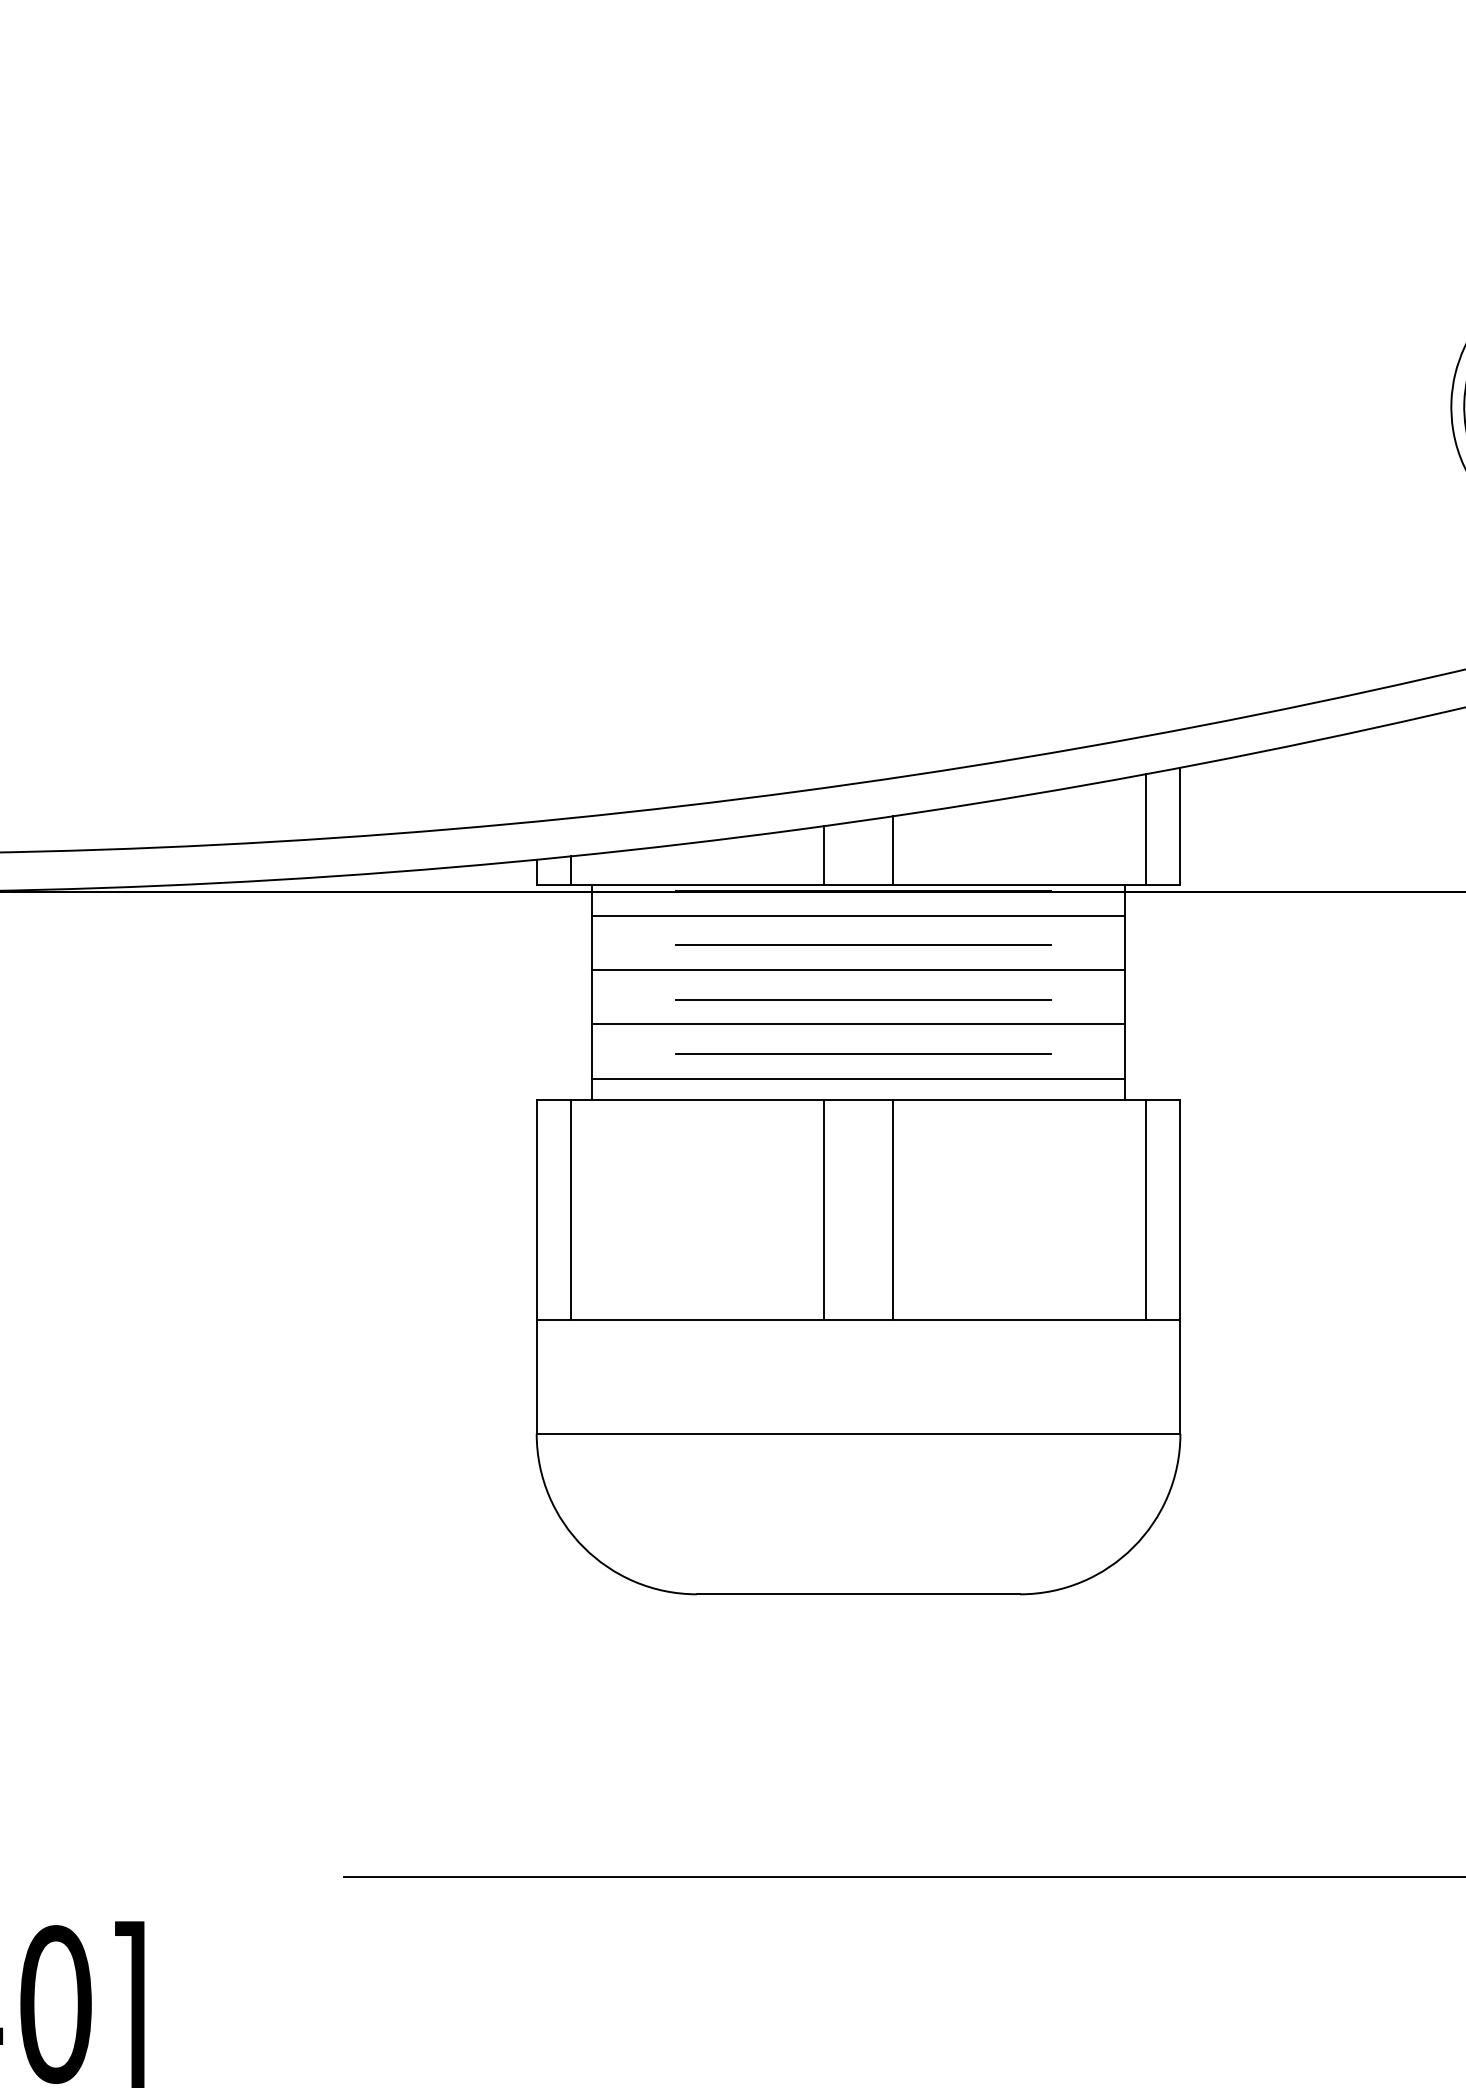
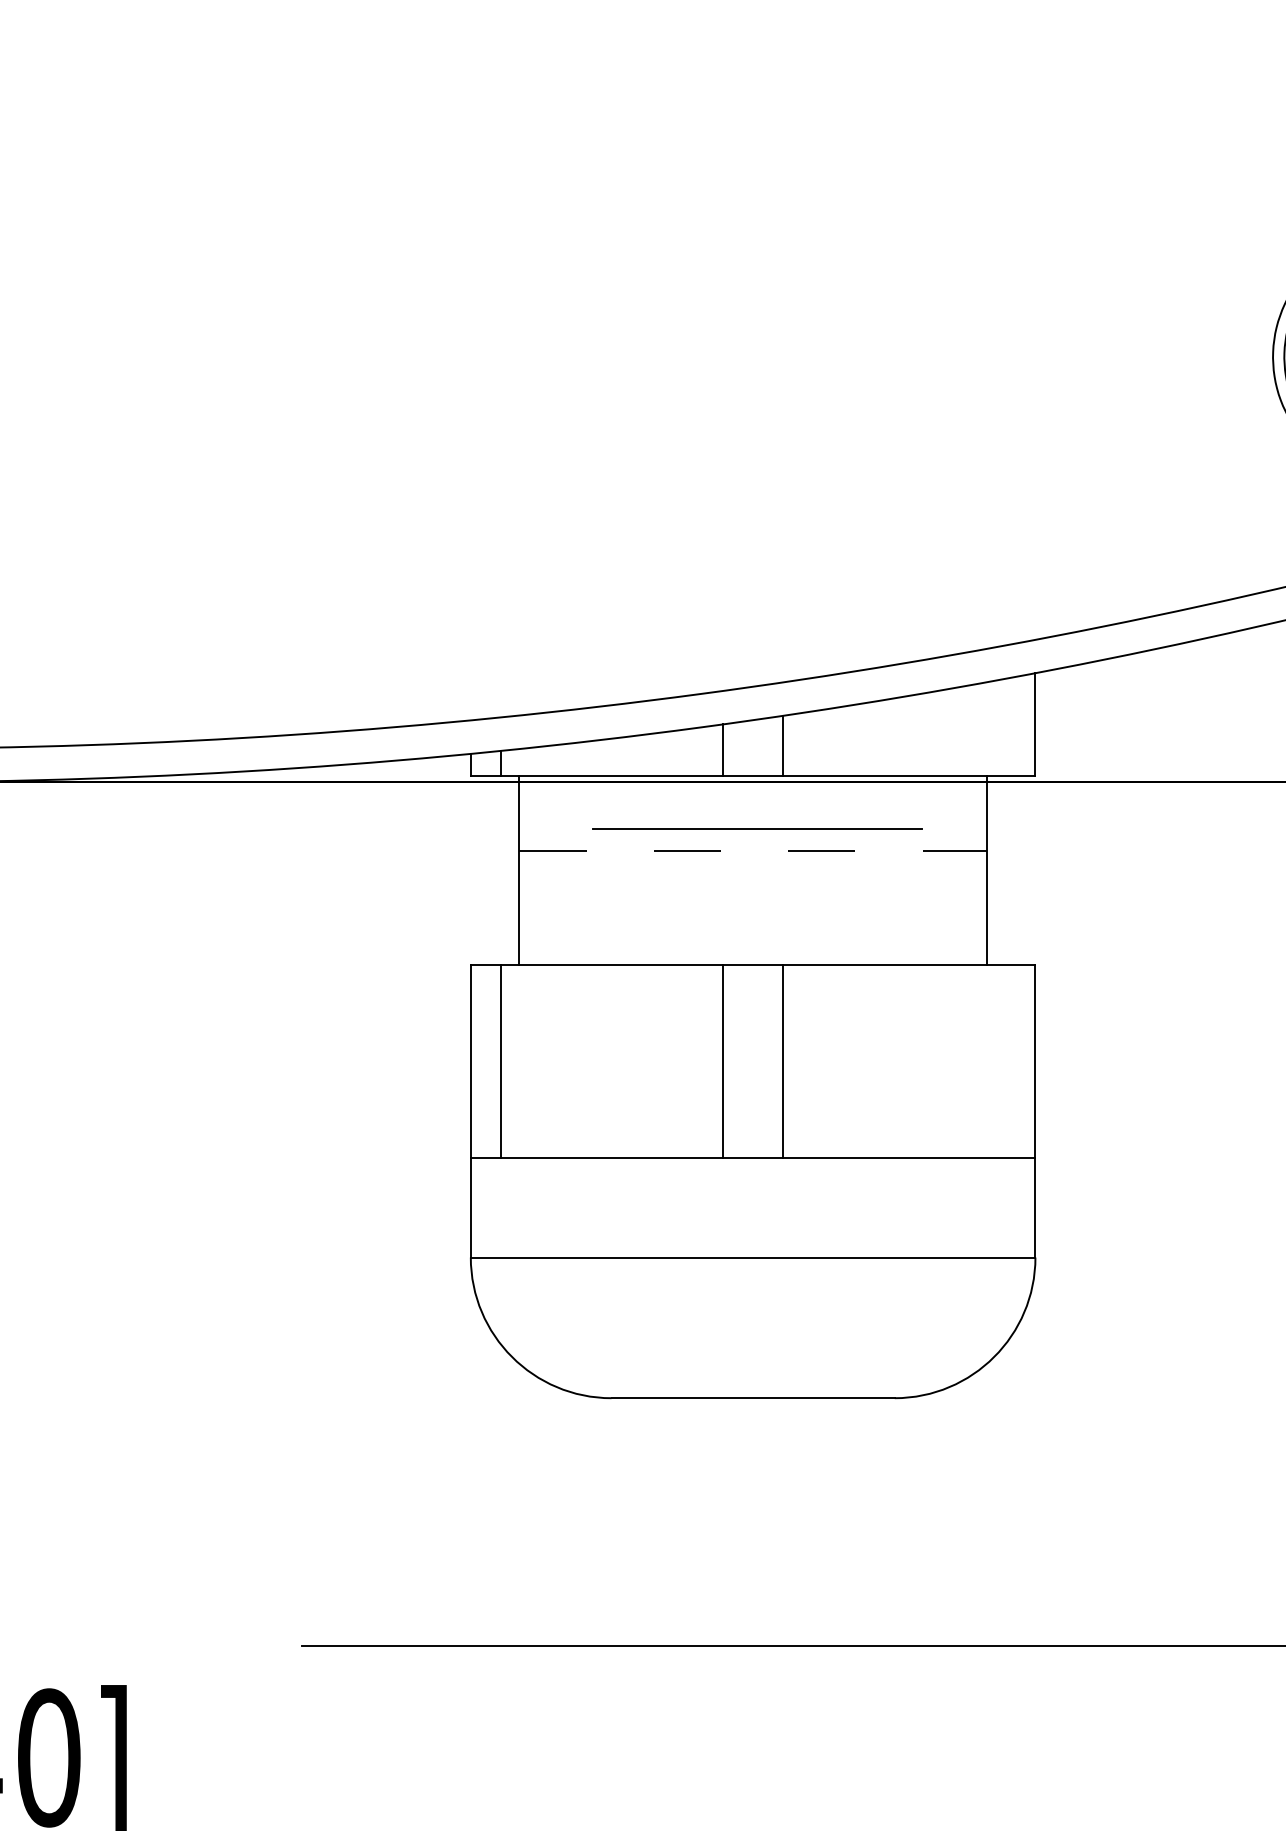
line: (1146, 829) -> (1005, 727), removed
line: (858, 916) -> (753, 803), removed
line: (858, 970) -> (753, 851), solid -> dashed
line: (862, 999) -> (756, 876), removed
line: (858, 1024) -> (753, 898), removed
line: (863, 1053) -> (757, 923), removed
line: (858, 1078) -> (753, 945), removed
line: (1146, 1210) -> (1005, 1061), removed

